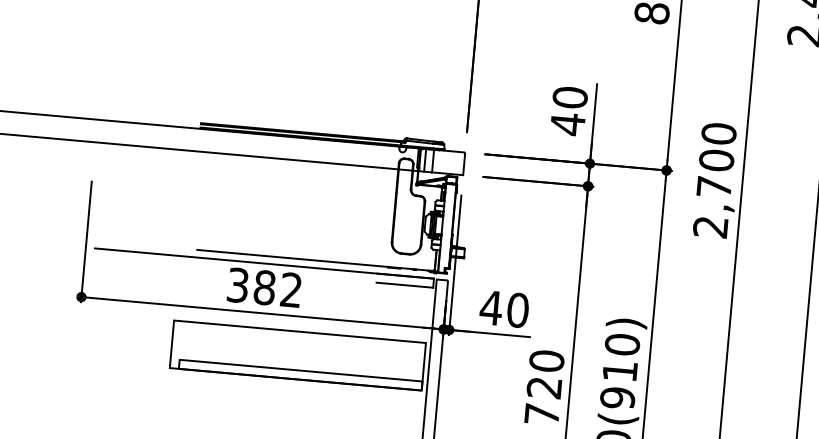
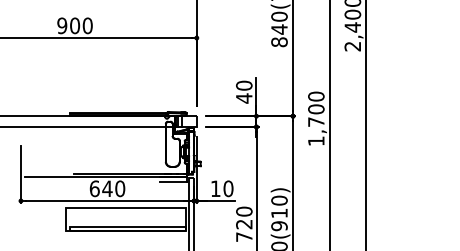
text: (710, 227) -> (316, 141), 2,700 -> 1,700
text: (264, 287) -> (107, 188), 382 -> 640
text: (490, 307) -> (215, 188), 40 -> 10

